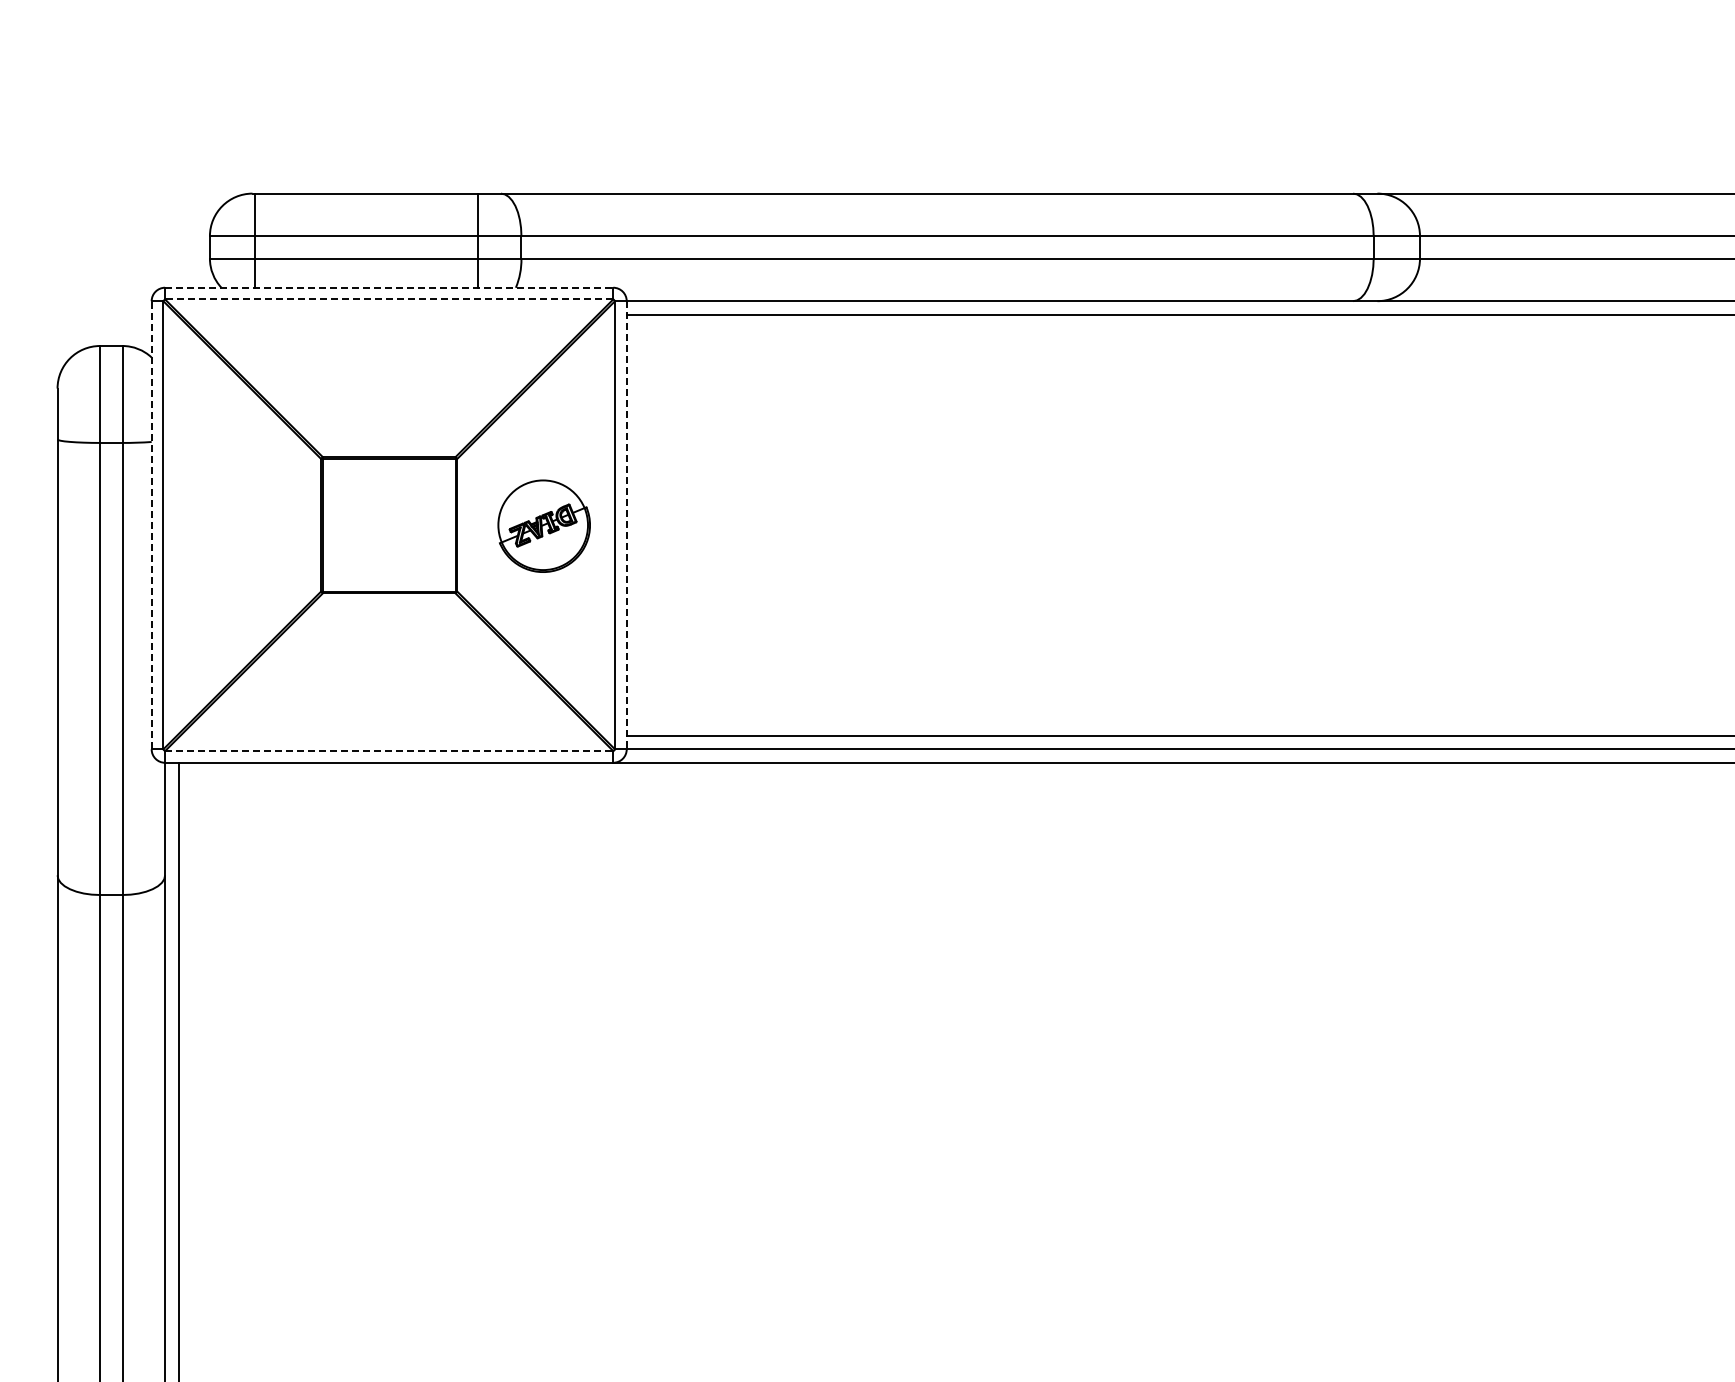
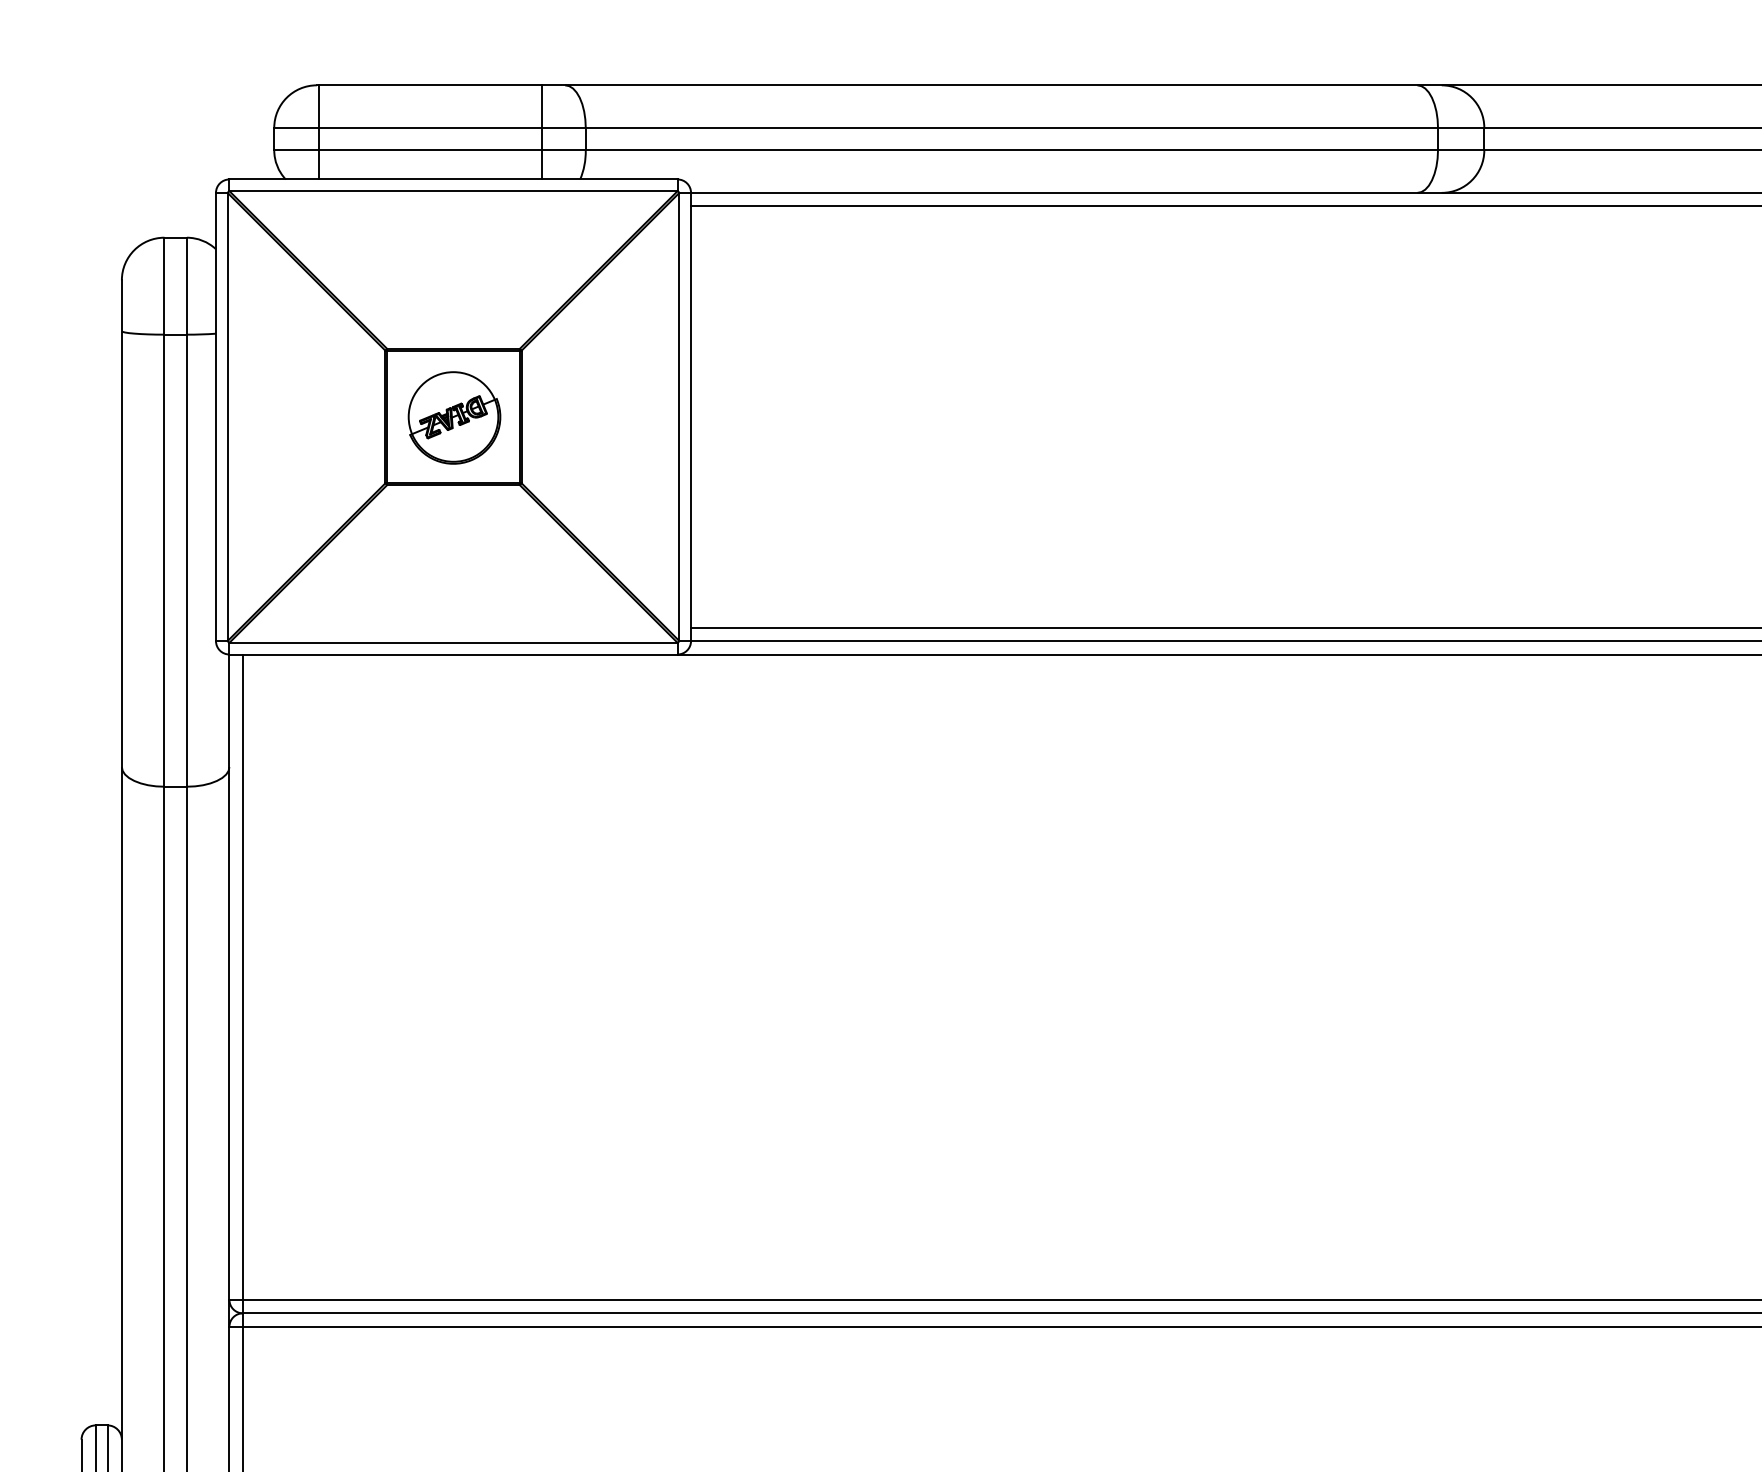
line: (390, 287) -> (454, 179), dashed -> solid
line: (389, 299) -> (453, 191), dashed -> solid
line: (151, 524) -> (215, 416), dashed -> solid
part: (544, 525) -> (454, 417), moved
line: (627, 525) -> (691, 417), dashed -> solid
line: (390, 750) -> (454, 642), dashed -> solid

